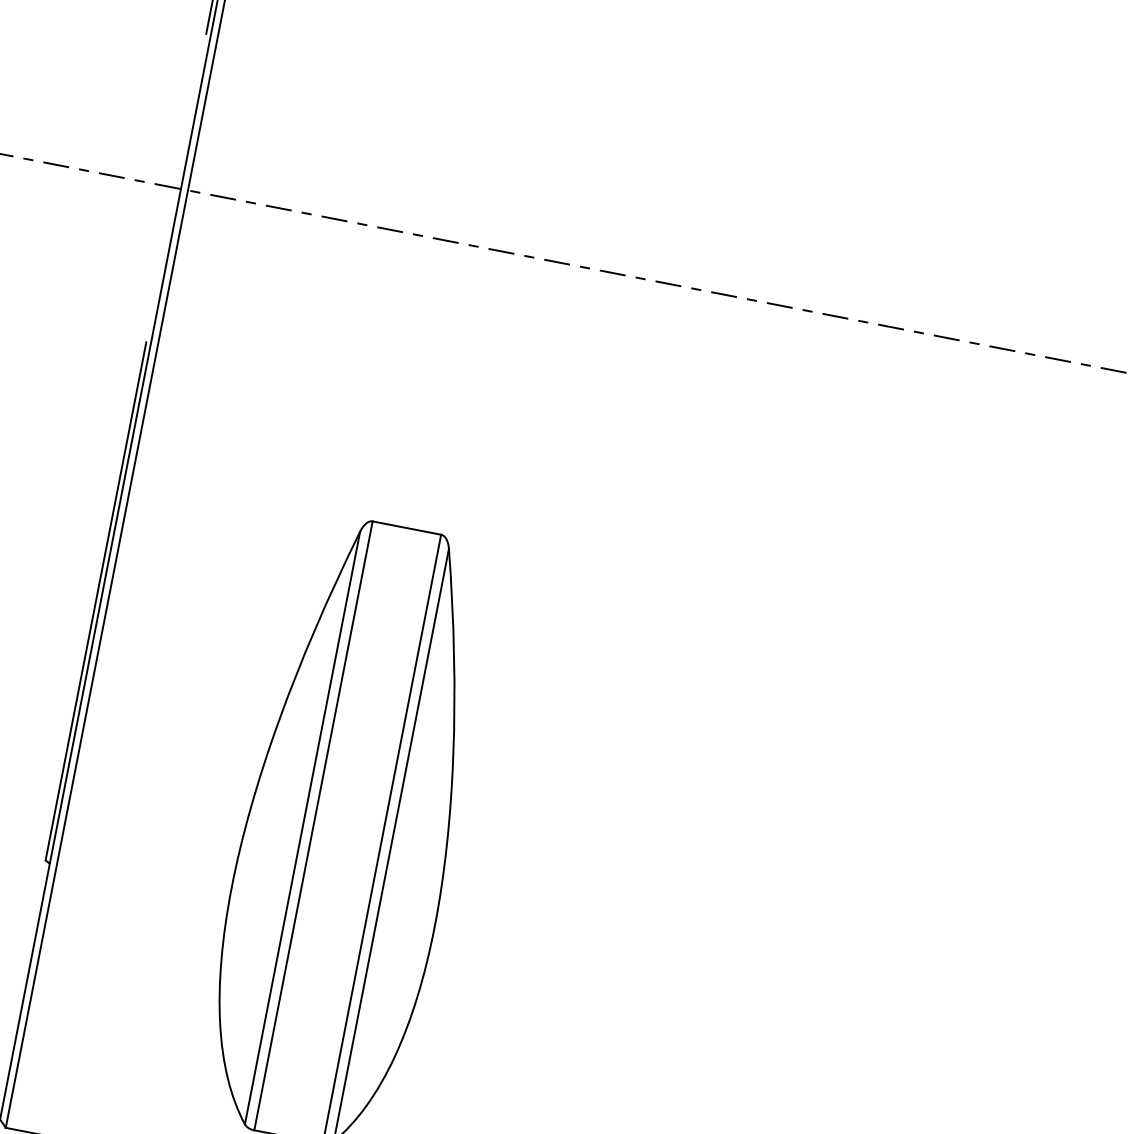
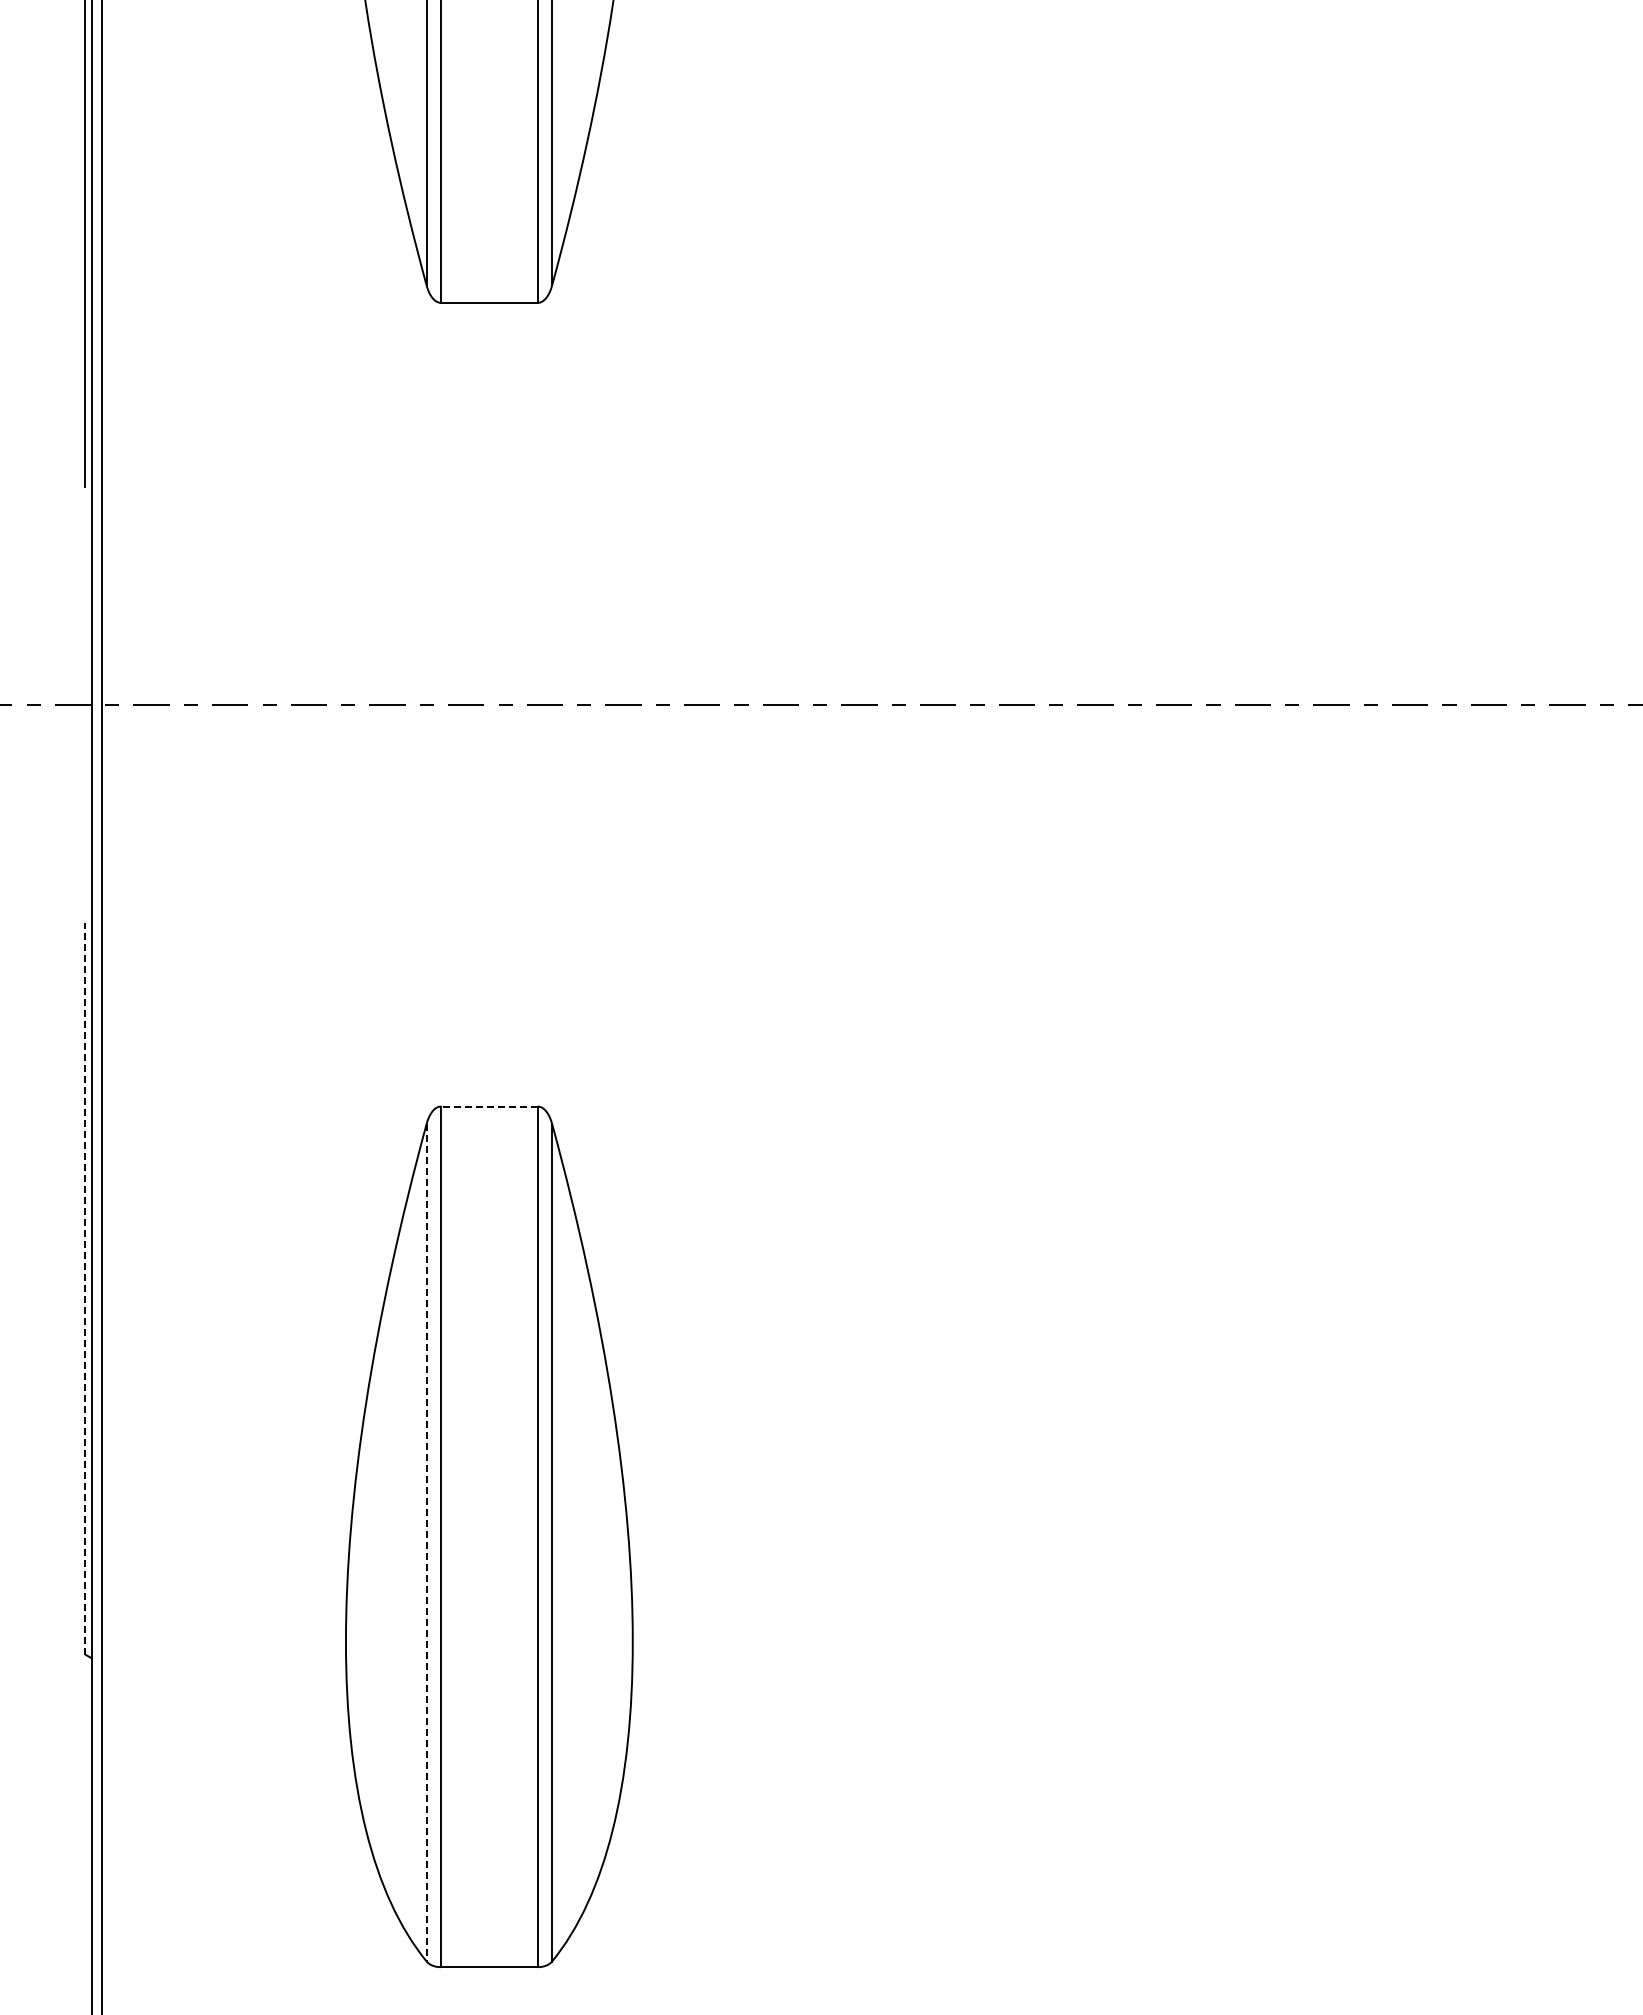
line: (406, 527) -> (488, 1106), solid -> dashed
line: (96, 601) -> (85, 1288), solid -> dashed
line: (302, 827) -> (426, 1542), solid -> dashed

